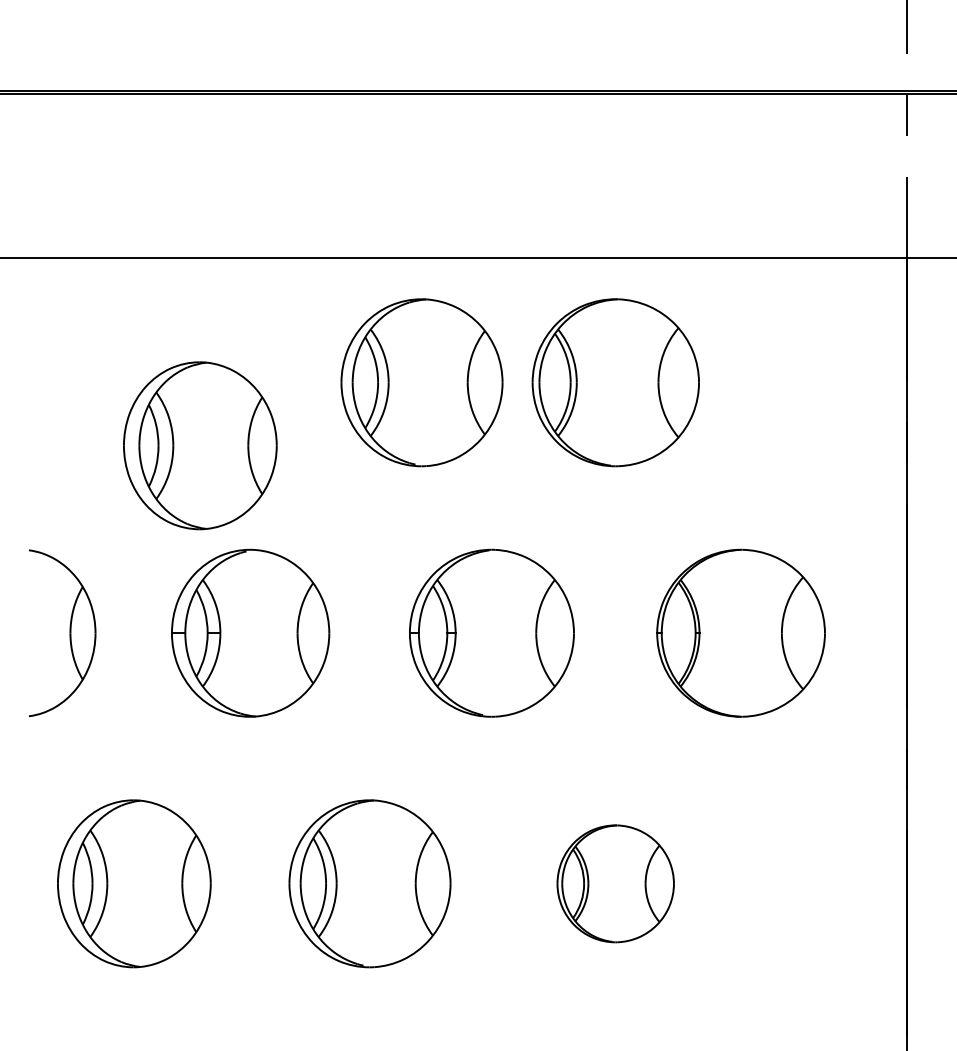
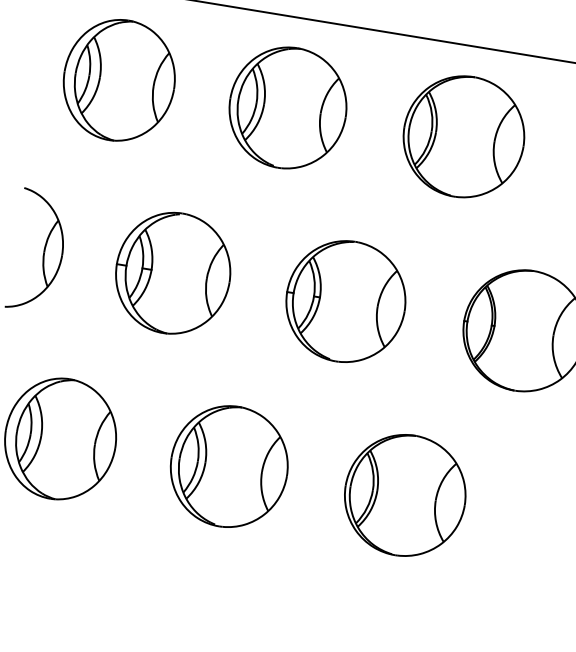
part: (421, 382) -> (287, 107), moved
part: (200, 445) -> (119, 80), moved
part: (615, 883) -> (405, 495), size x1.43

